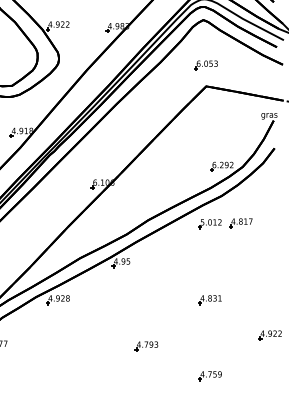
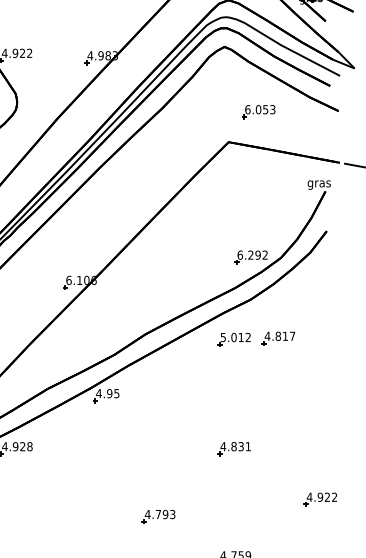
part: (205, 65) -> (257, 112), moved
part: (146, 346) -> (158, 517), moved

